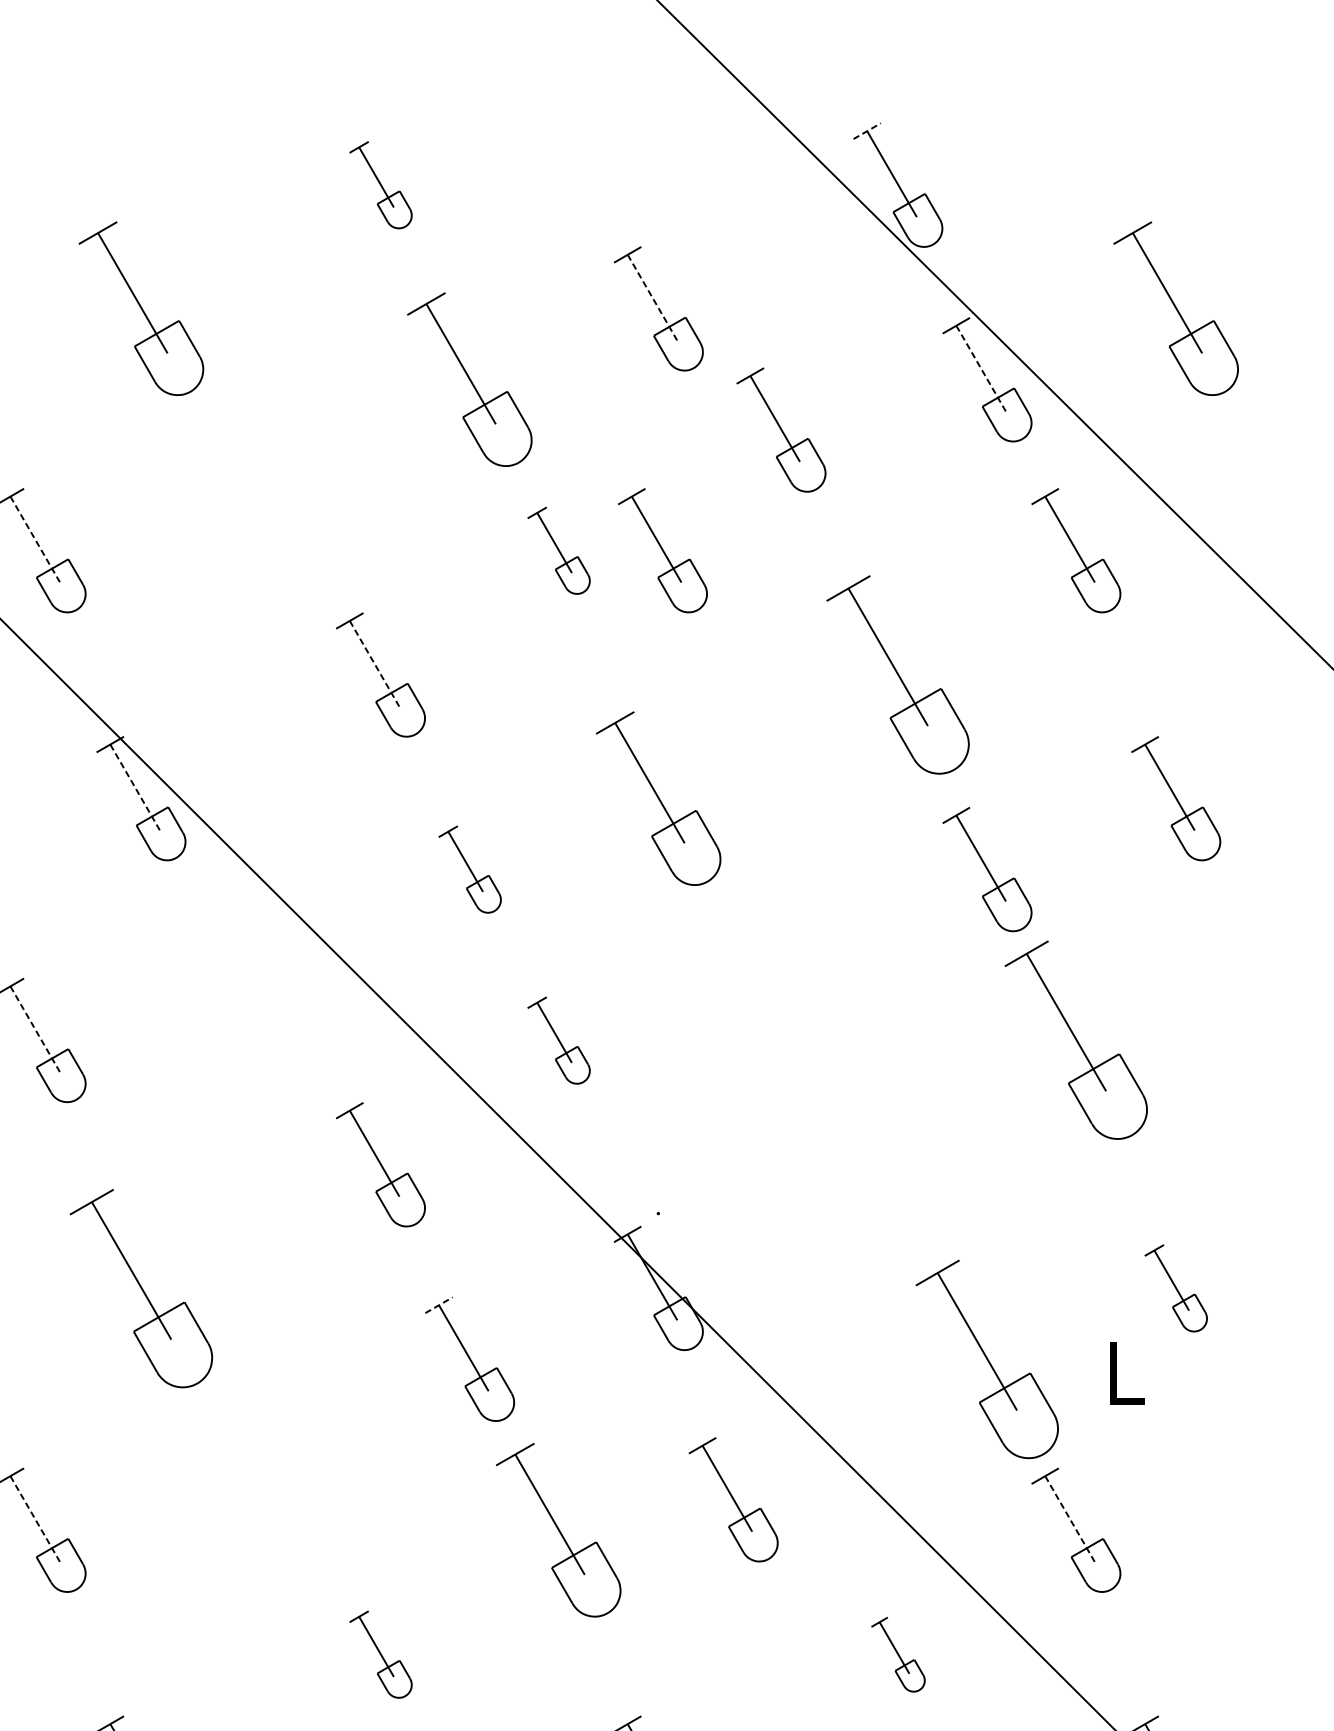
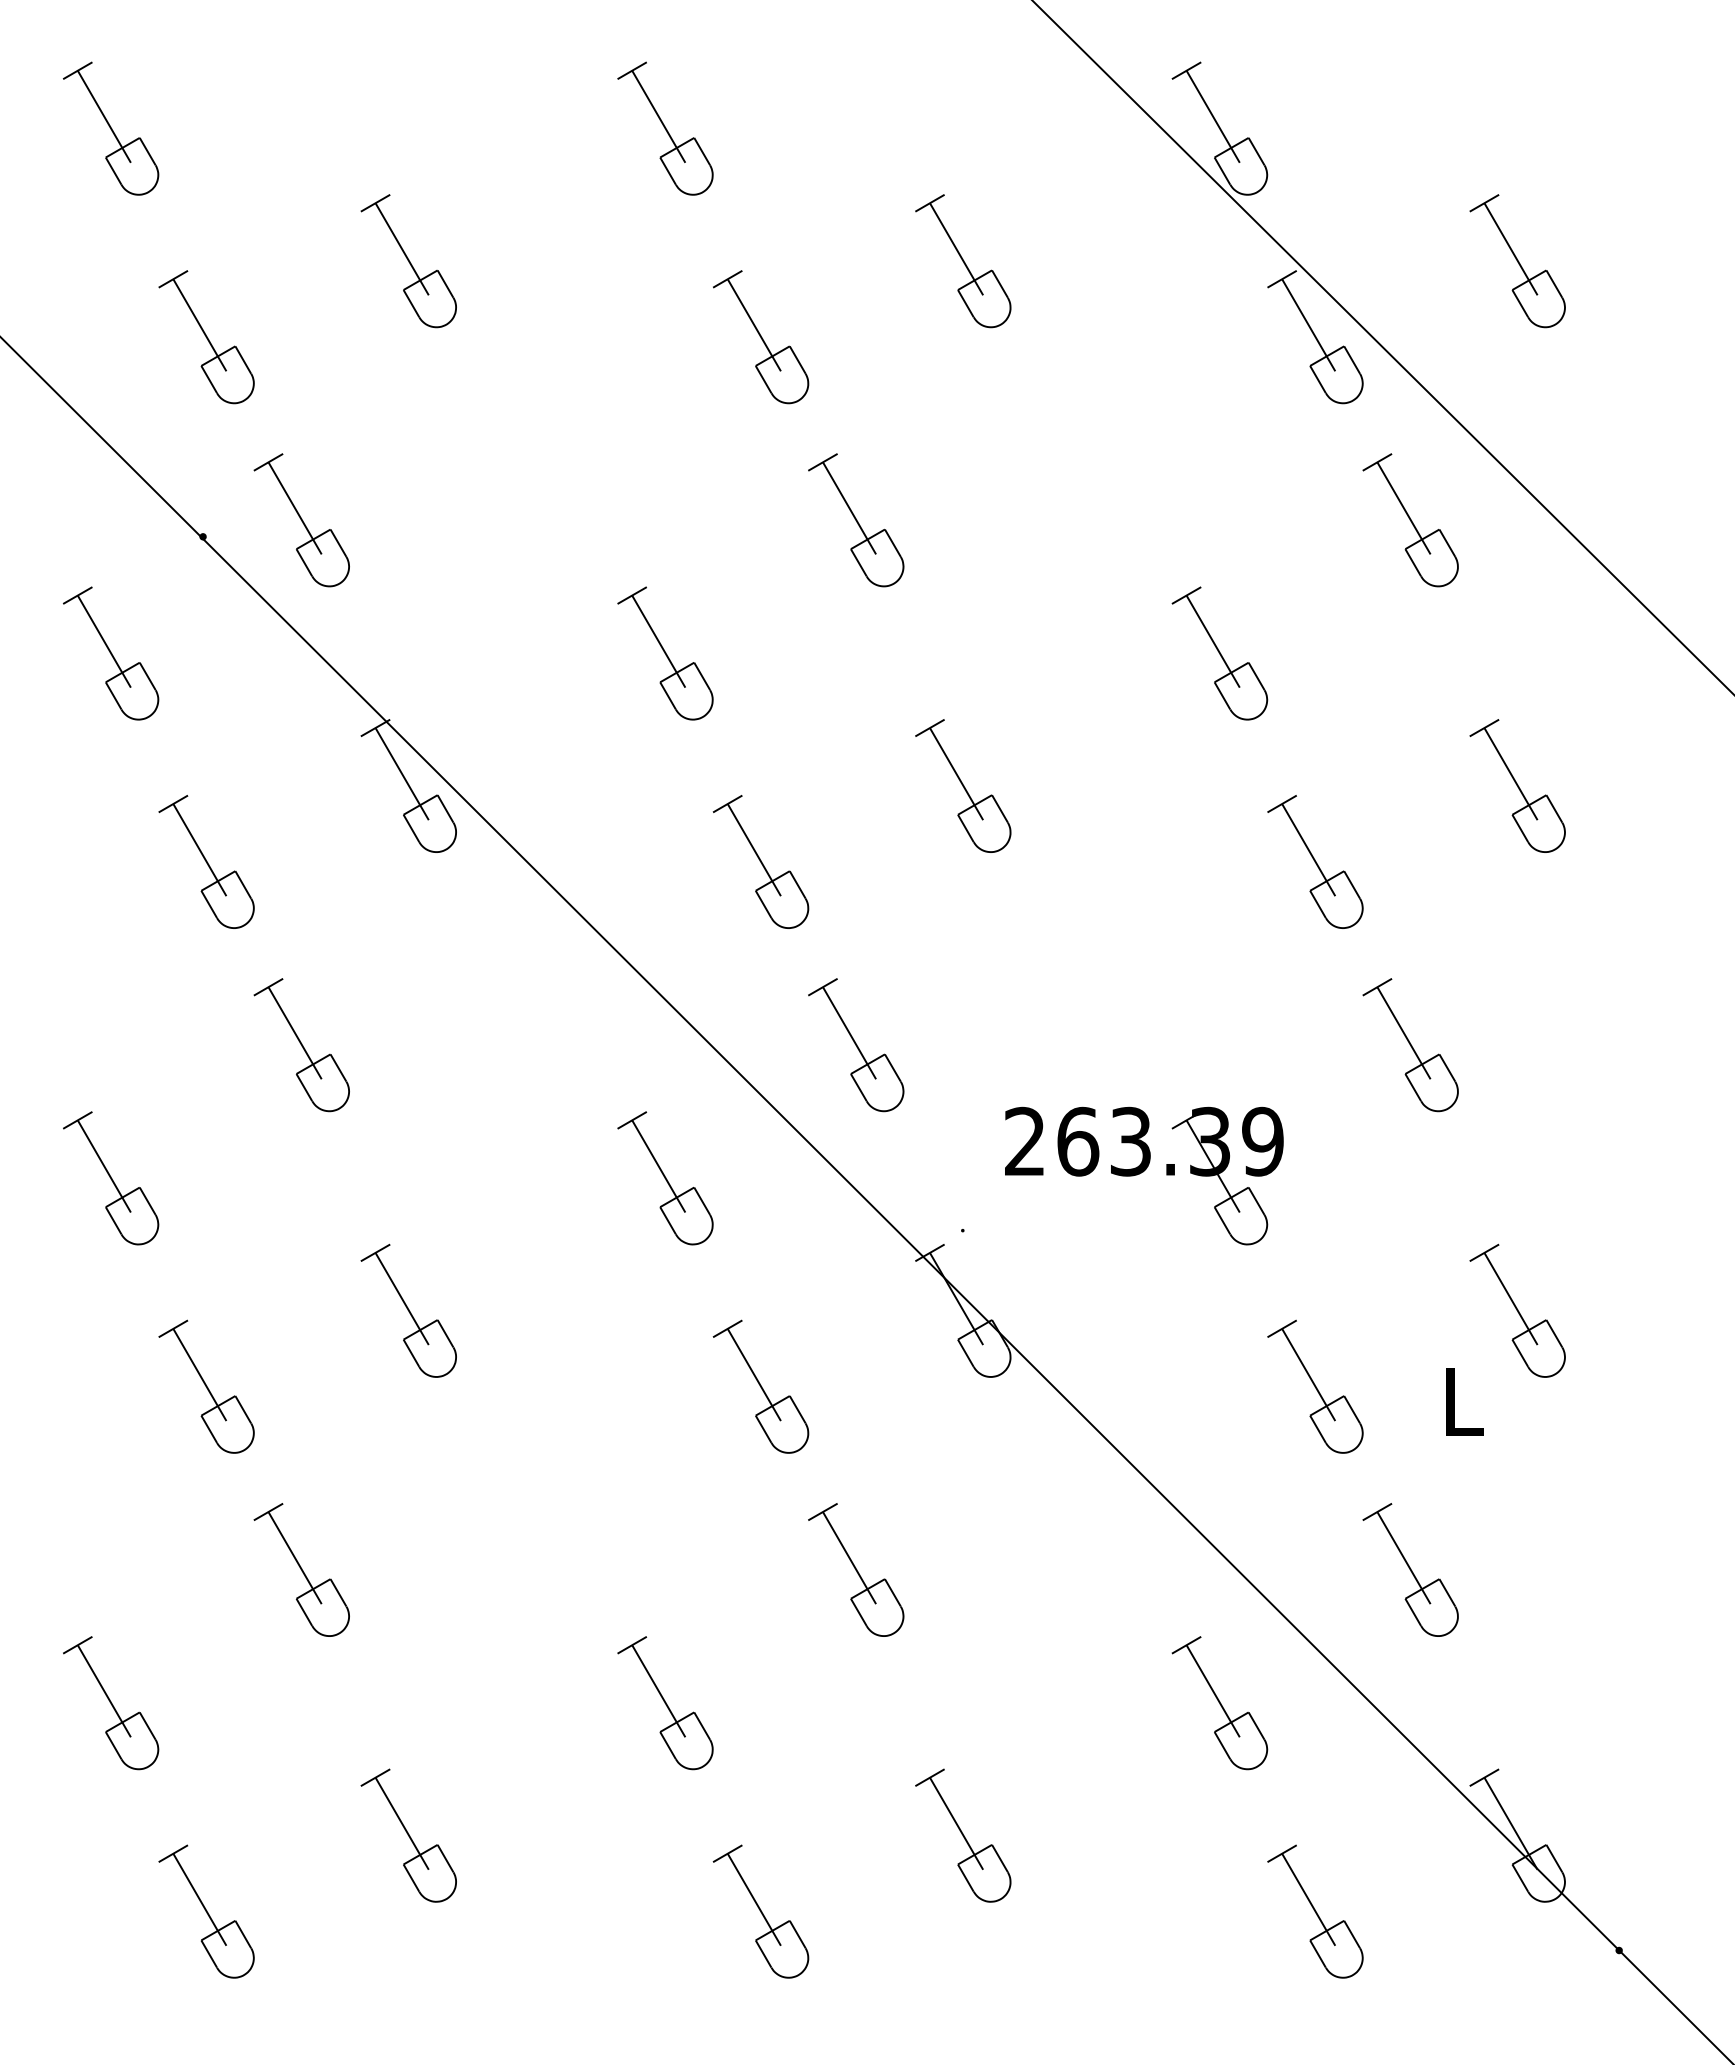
line: (867, 130) -> (1186, 70), dashed -> solid
part: (380, 185) -> (665, 128), size x1.43
line: (652, 298) -> (956, 249), dashed -> solid
part: (141, 309) -> (408, 261), size x0.71
part: (1176, 309) -> (1517, 261), size x0.71
line: (980, 368) -> (1308, 325), dashed -> solid
part: (470, 380) -> (761, 337), size x0.71
part: (781, 429) -> (1094, 390), removed
line: (35, 539) -> (295, 508), dashed -> solid
part: (559, 550) -> (856, 520), size x1.43
part: (662, 550) -> (967, 520), removed
line: (375, 664) -> (659, 642), dashed -> solid
part: (897, 675) -> (1219, 653), size x0.62
line: (135, 787) -> (402, 774), dashed -> solid
part: (659, 798) -> (963, 785), size x0.71
part: (469, 869) -> (760, 861), size x1.43
line: (35, 1029) -> (295, 1033), dashed -> solid
part: (559, 1040) -> (856, 1045), size x1.43
part: (1076, 1040) -> (1410, 1045), size x0.62
part: (827, 1162) -> (1144, 1175), added
part: (141, 1288) -> (408, 1310), size x0.62
part: (1176, 1288) -> (1517, 1310), size x1.43
line: (438, 1304) -> (727, 1328), dashed -> solid
part: (987, 1359) -> (1315, 1386), size x0.62
part: (733, 1499) -> (1043, 1537), removed
line: (35, 1519) -> (295, 1558), dashed -> solid
line: (1070, 1519) -> (1404, 1558), dashed -> solid
part: (559, 1529) -> (856, 1569), size x0.71
part: (380, 1654) -> (665, 1703), size x1.43
part: (897, 1654) -> (1219, 1703), size x1.67

